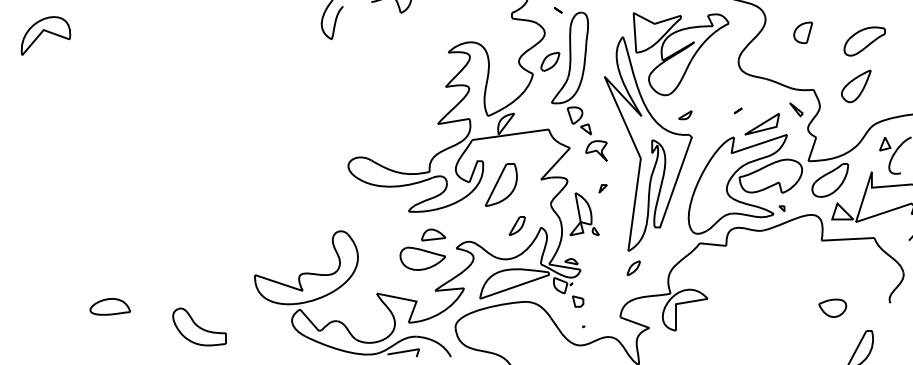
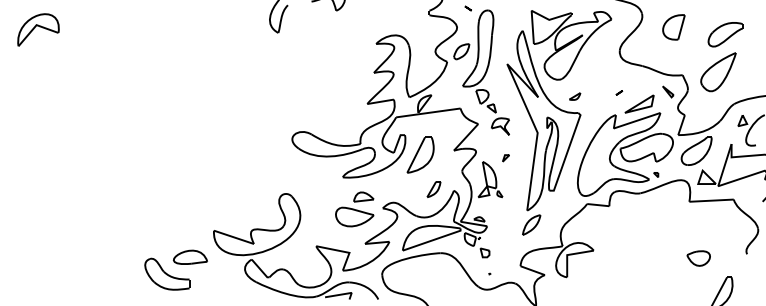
part: (802, 32) -> (673, 27), size x1.43
part: (856, 86) -> (718, 72), size x1.43
part: (633, 267) -> (531, 224), size x1.67
part: (109, 305) -> (189, 256), moved

